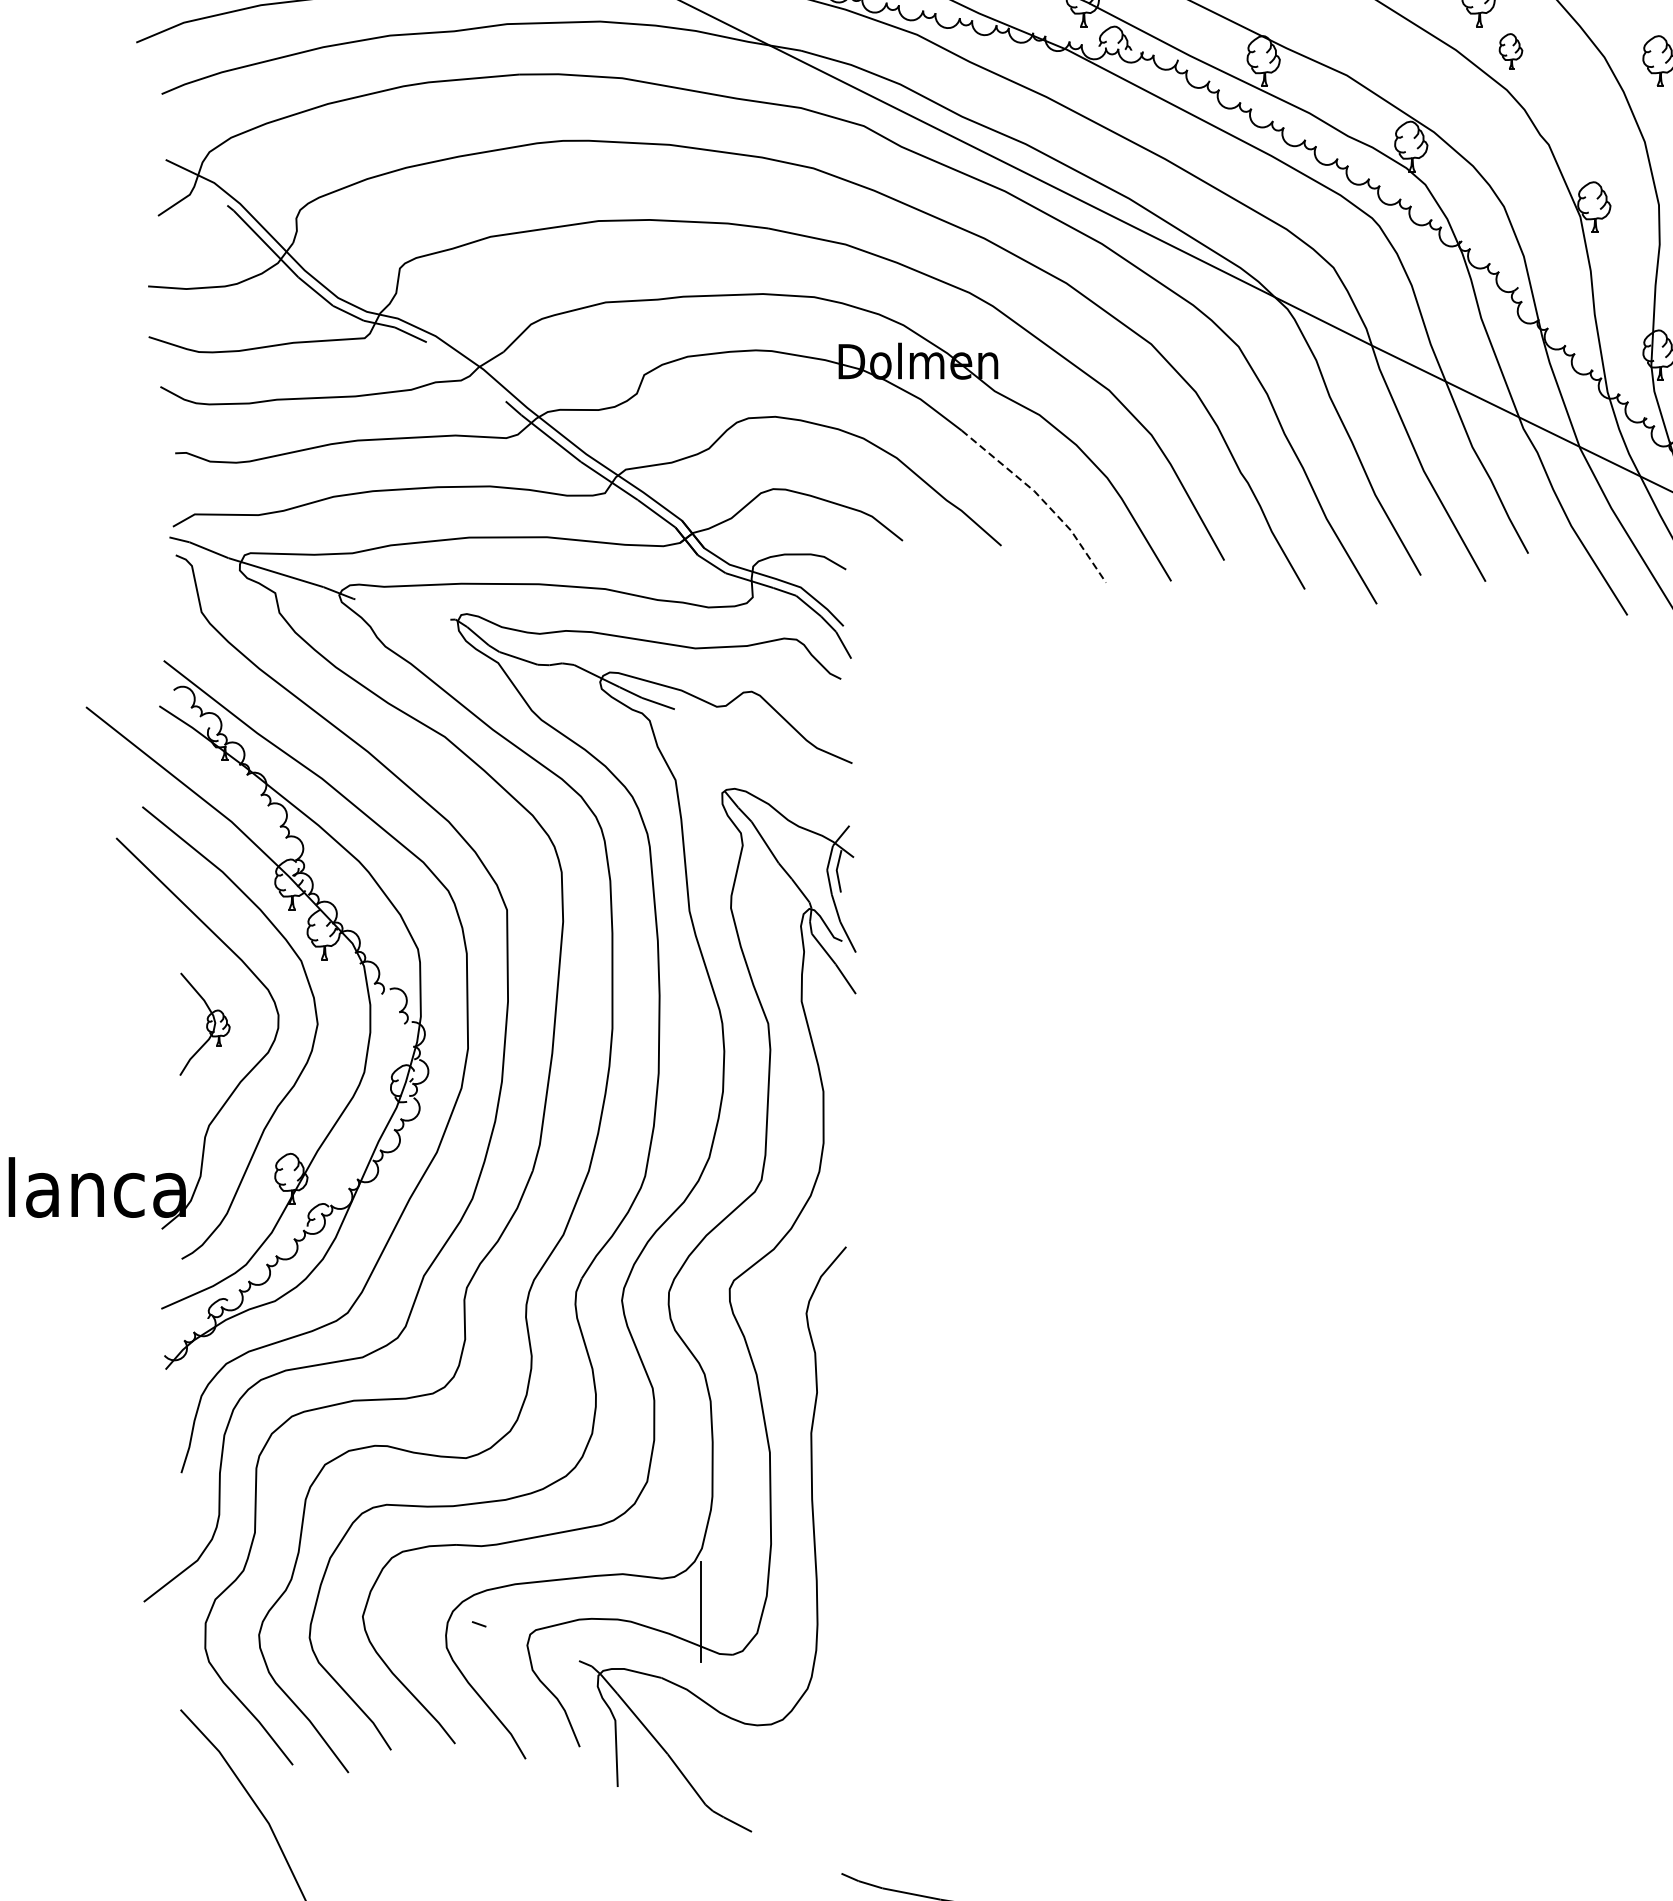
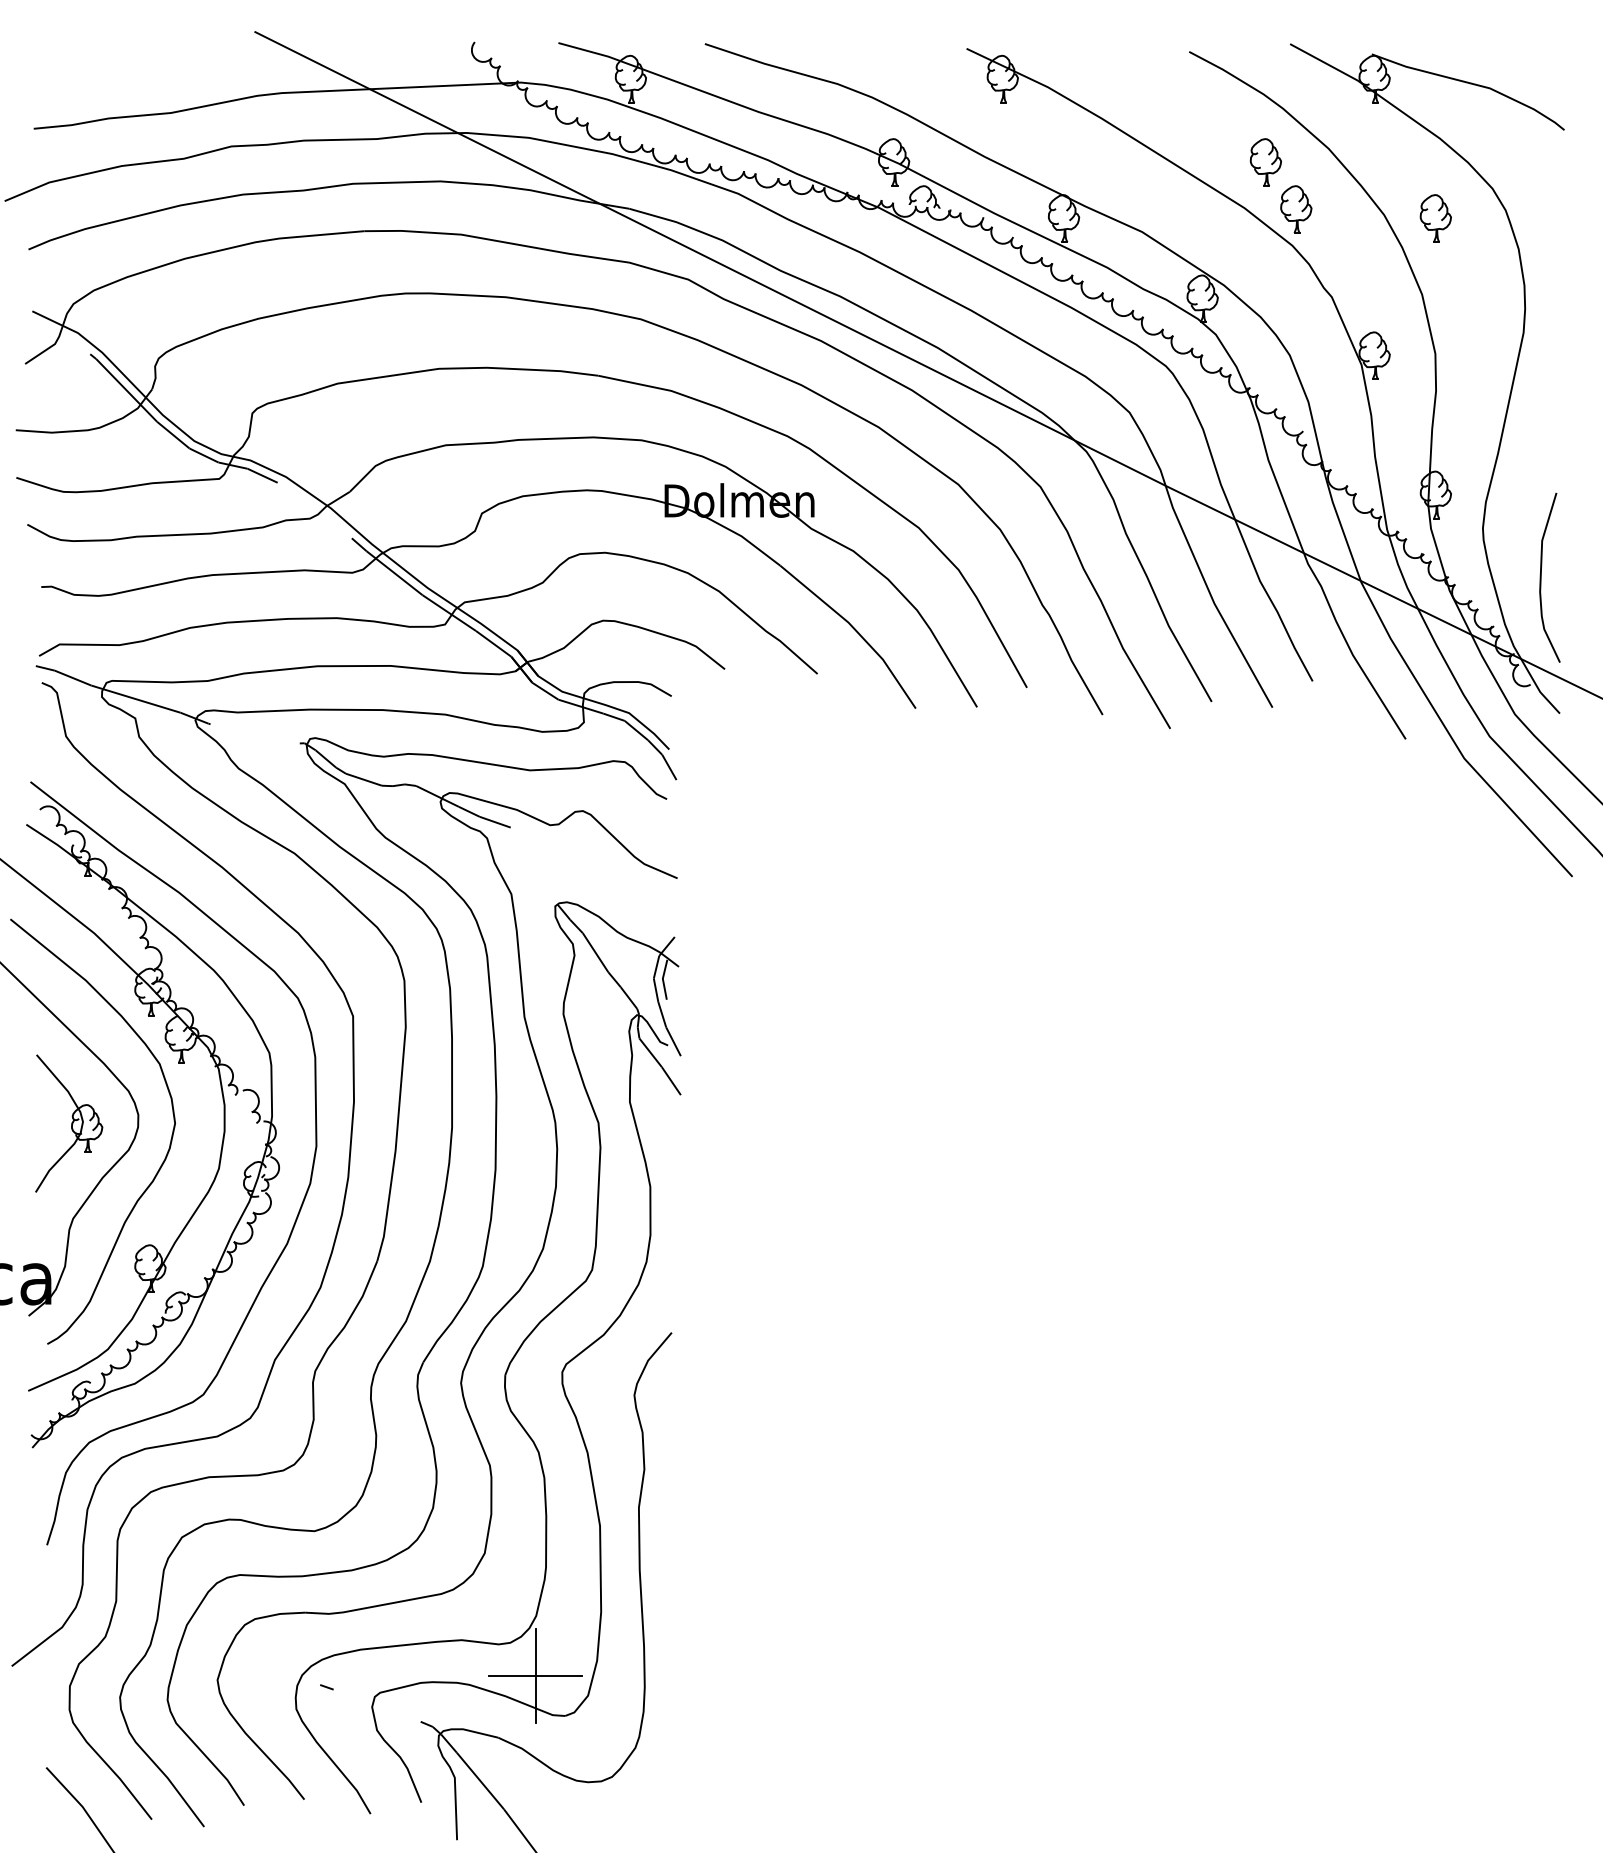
part: (1511, 51) -> (1296, 209), size x1.43
line: (1041, 499) -> (855, 630), dashed -> solid
part: (205, 1024) -> (69, 1123), size x1.43
line: (701, 1612) -> (535, 1676), added

